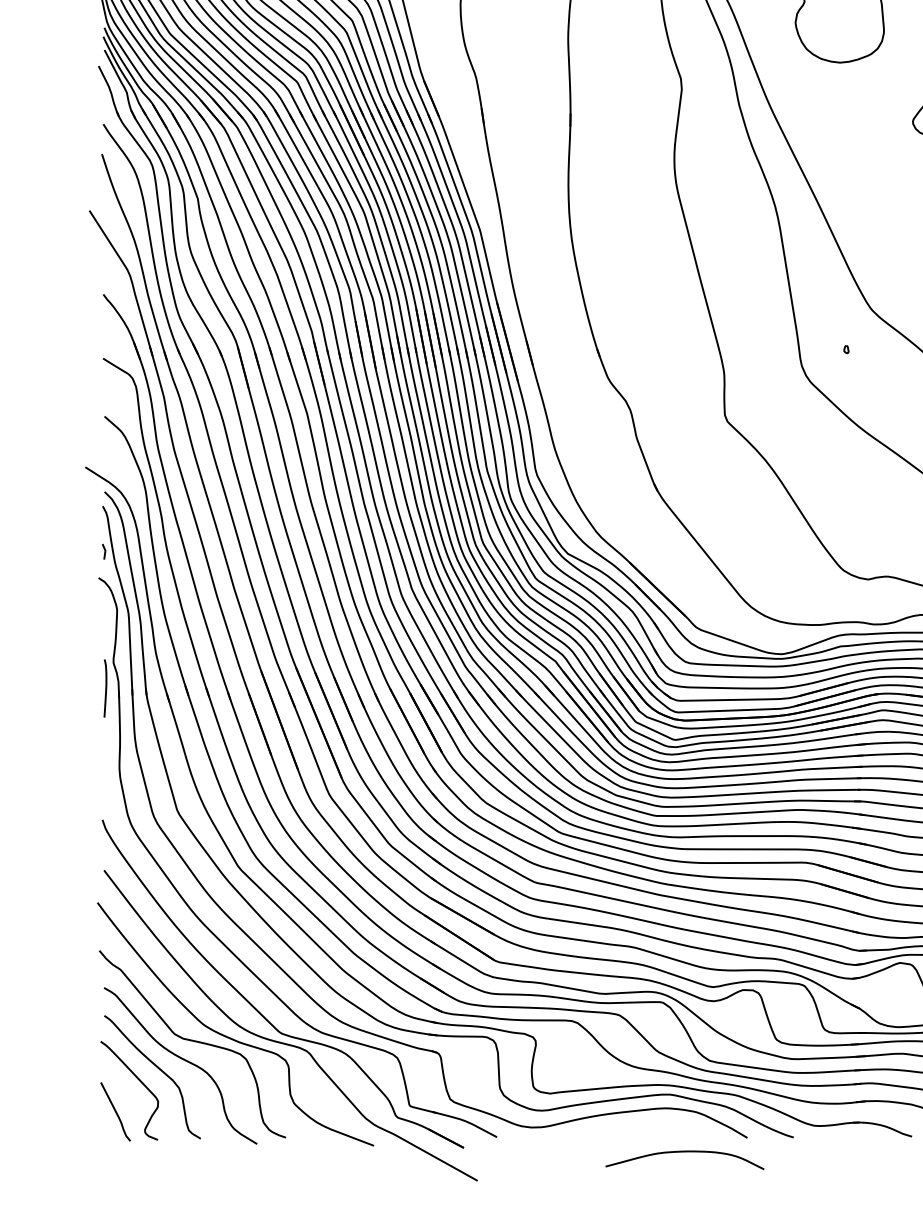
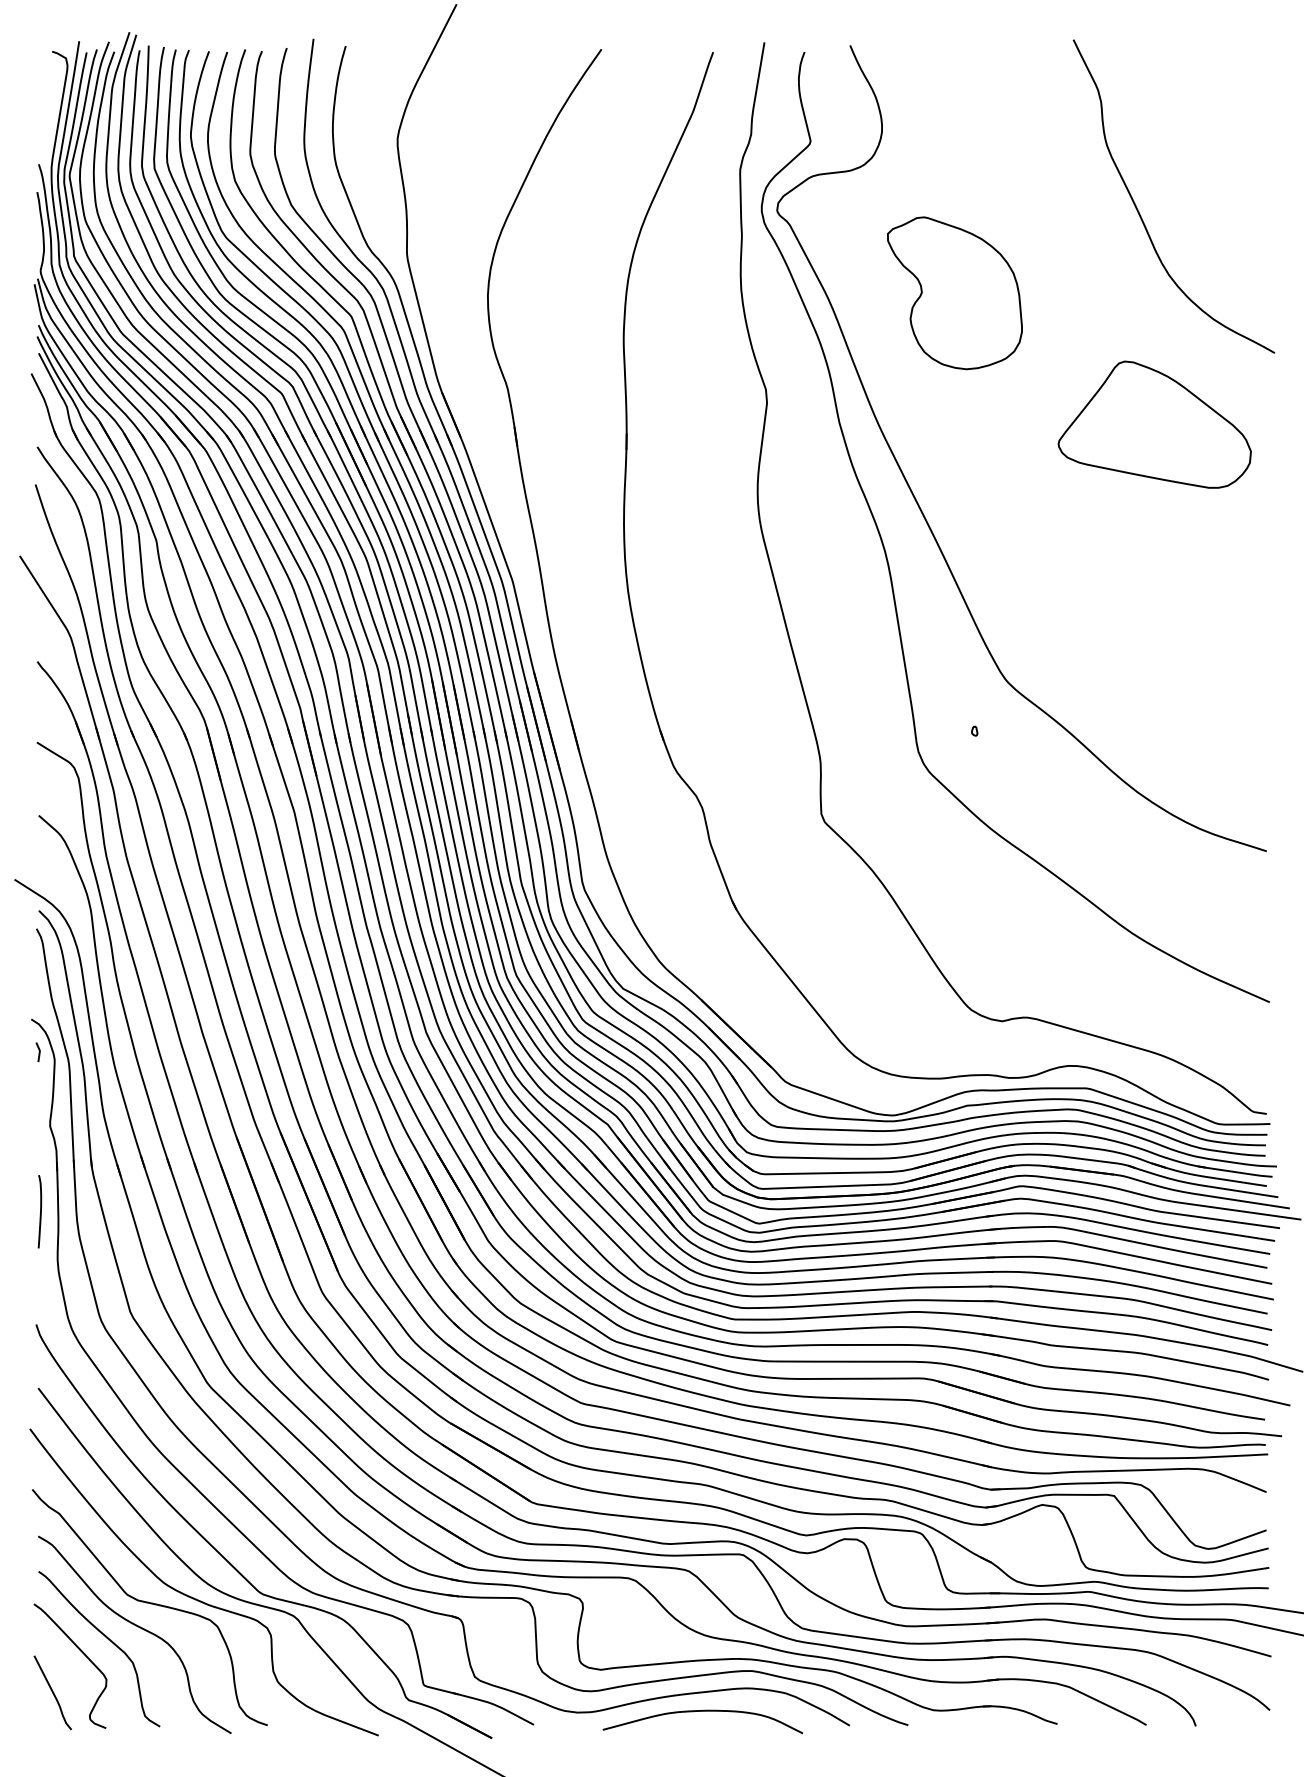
line: (104, 551) -> (38, 1052), moved
curve: (105, 688) -> (40, 1211), moved
curve: (684, 1152) -> (702, 1711), moved

